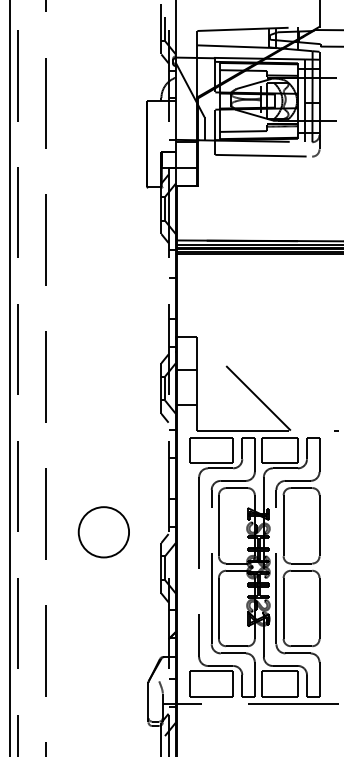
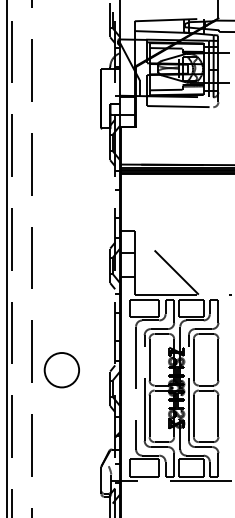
circle: (103, 532) -> (61, 370), moved

